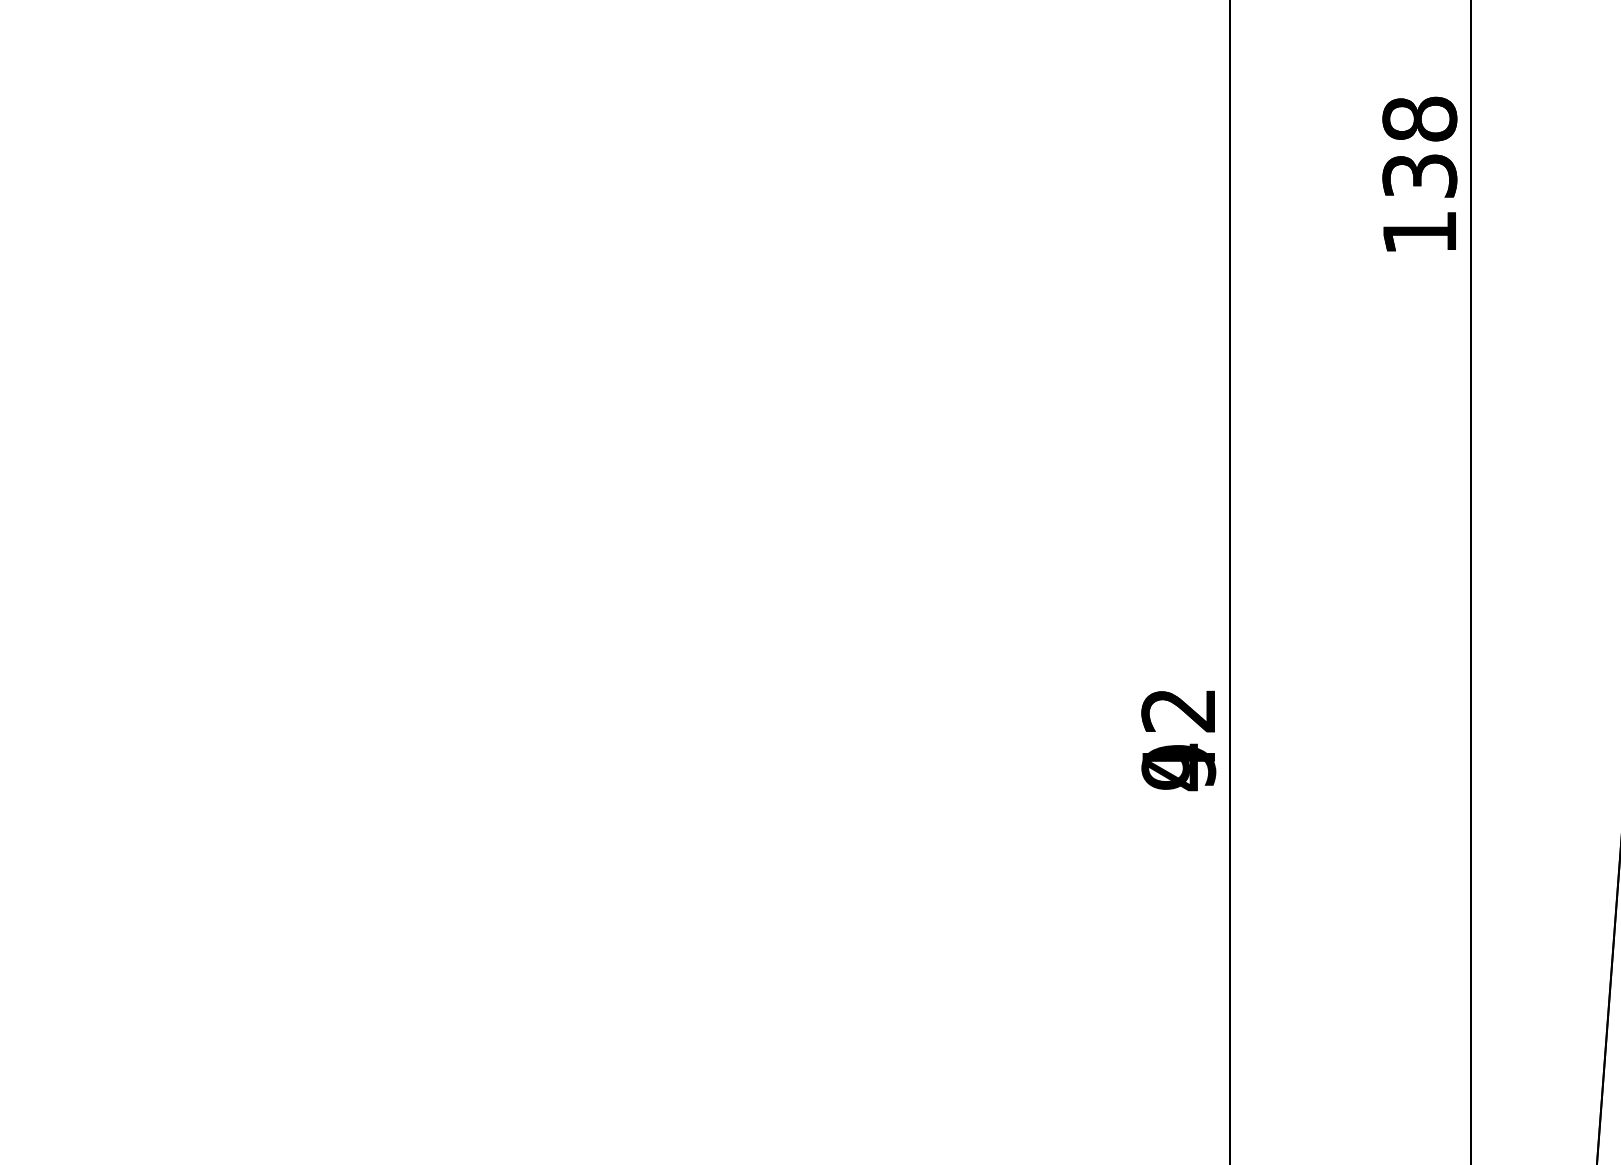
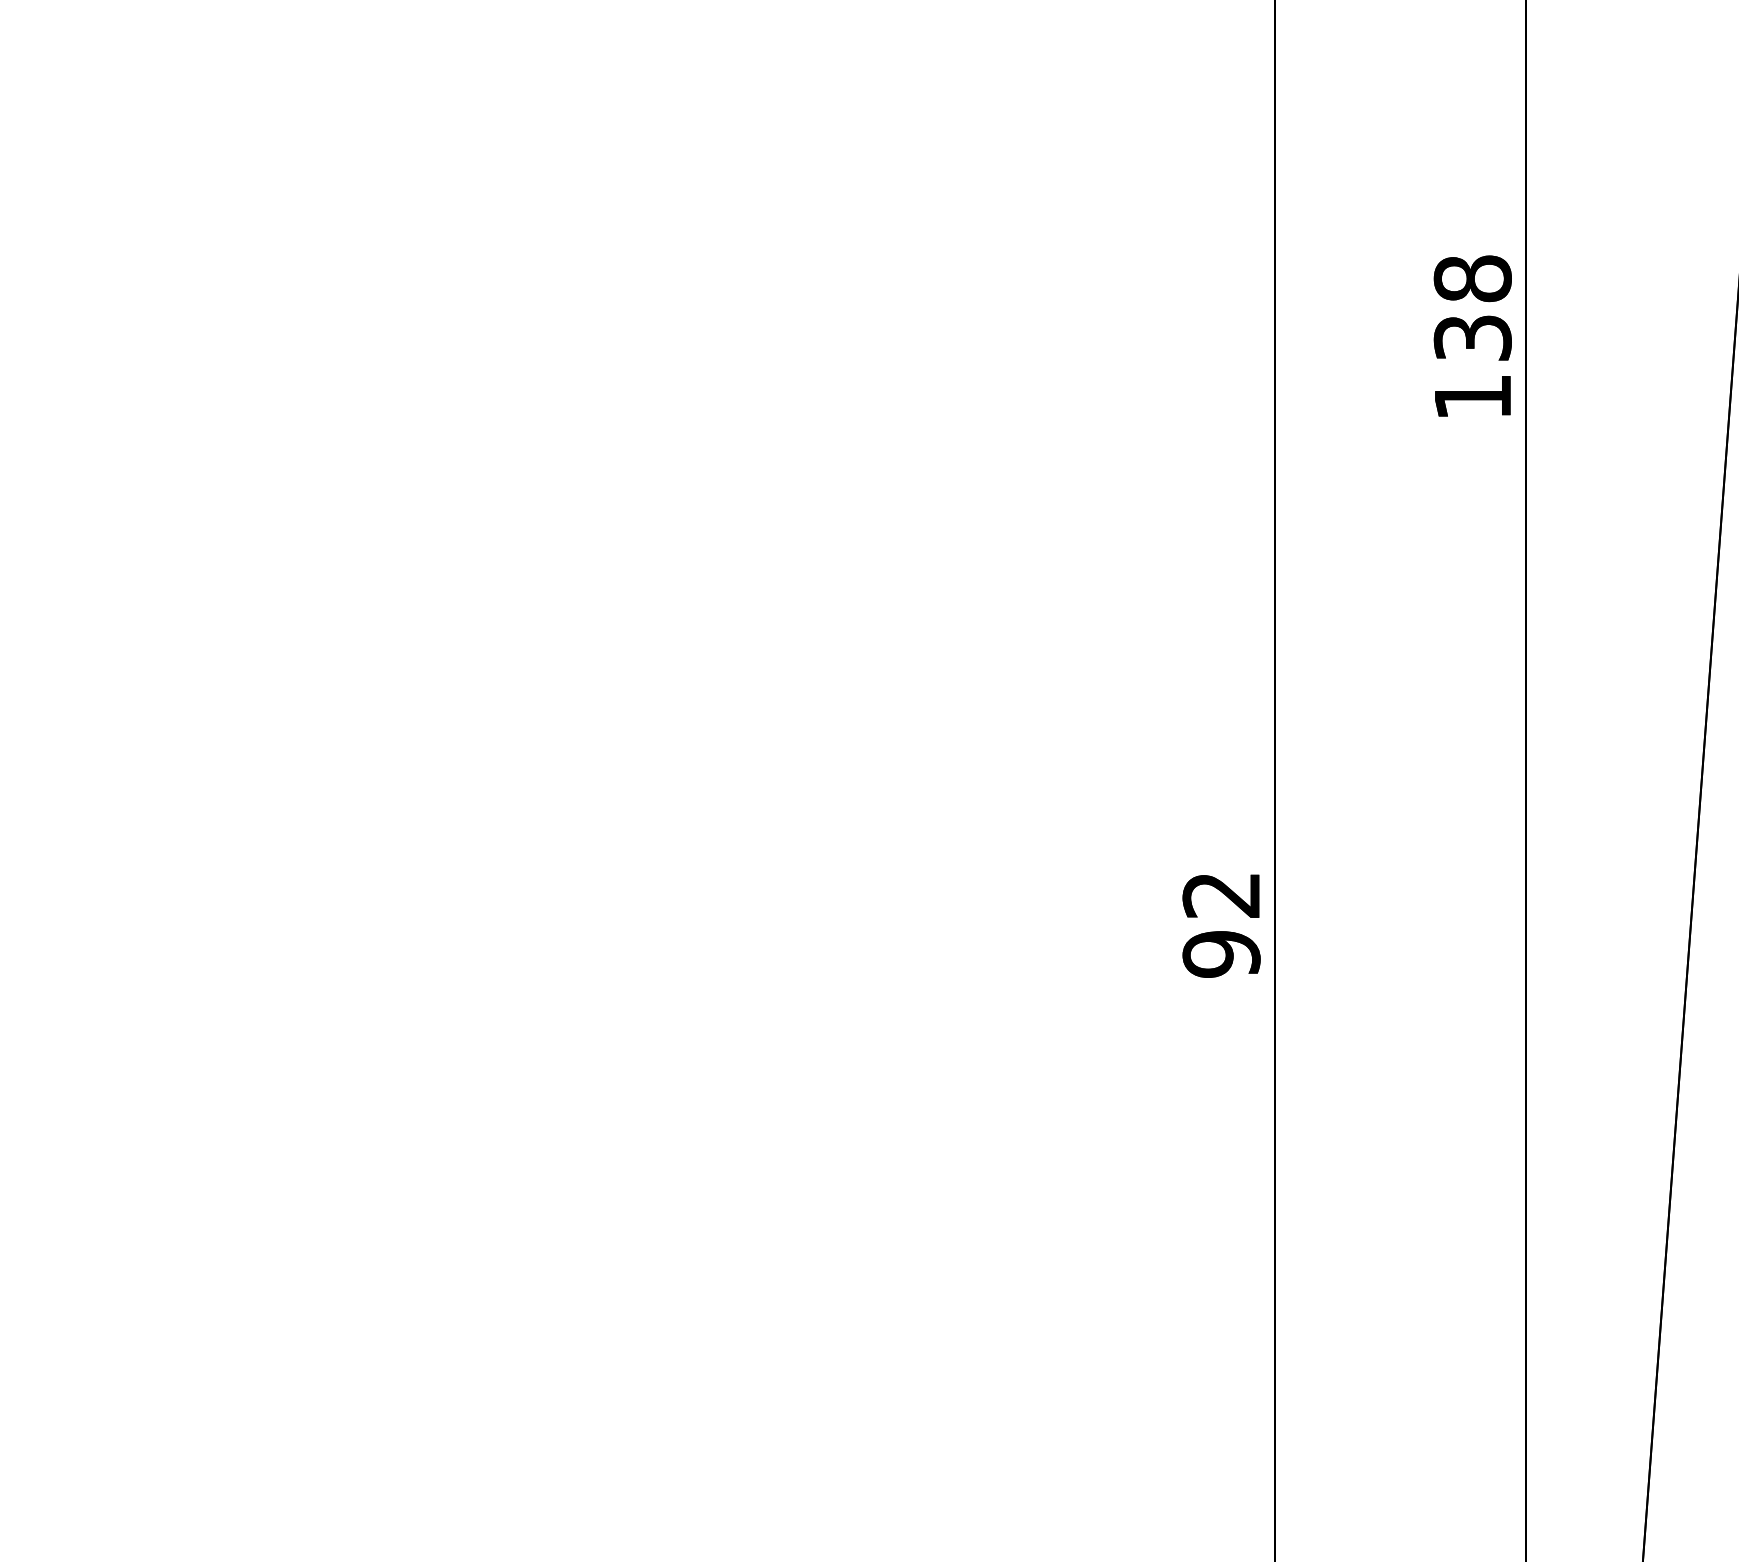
text: (1178, 767) -> (1221, 954), 42 -> 92

